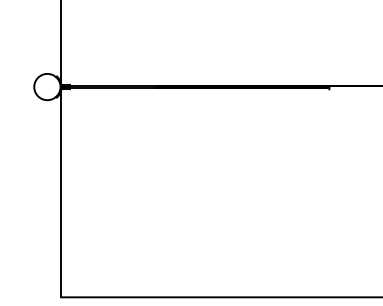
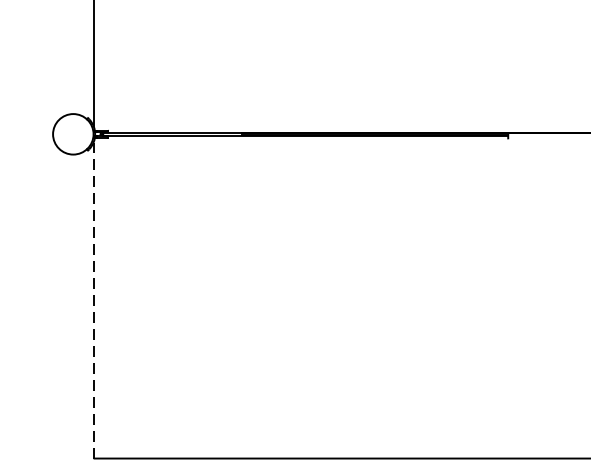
line: (60, 194) -> (93, 299), solid -> dashed

